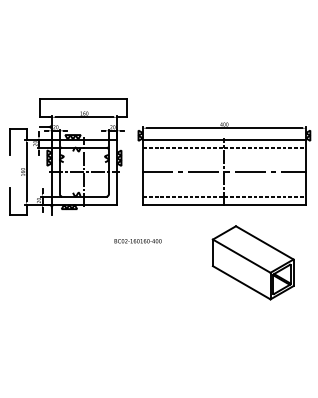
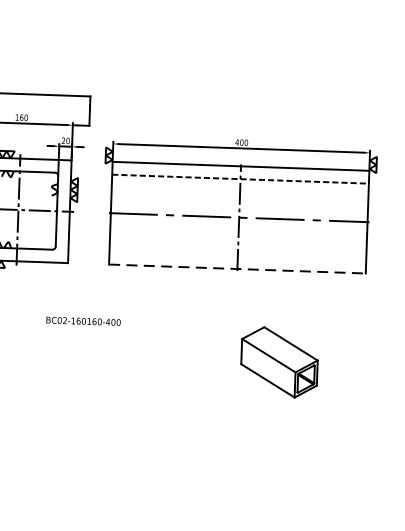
line: (224, 196) -> (237, 256), removed
line: (224, 204) -> (237, 268), solid -> dashed
text: (137, 241) -> (82, 321), moved
part: (252, 262) -> (278, 361), size x0.6

